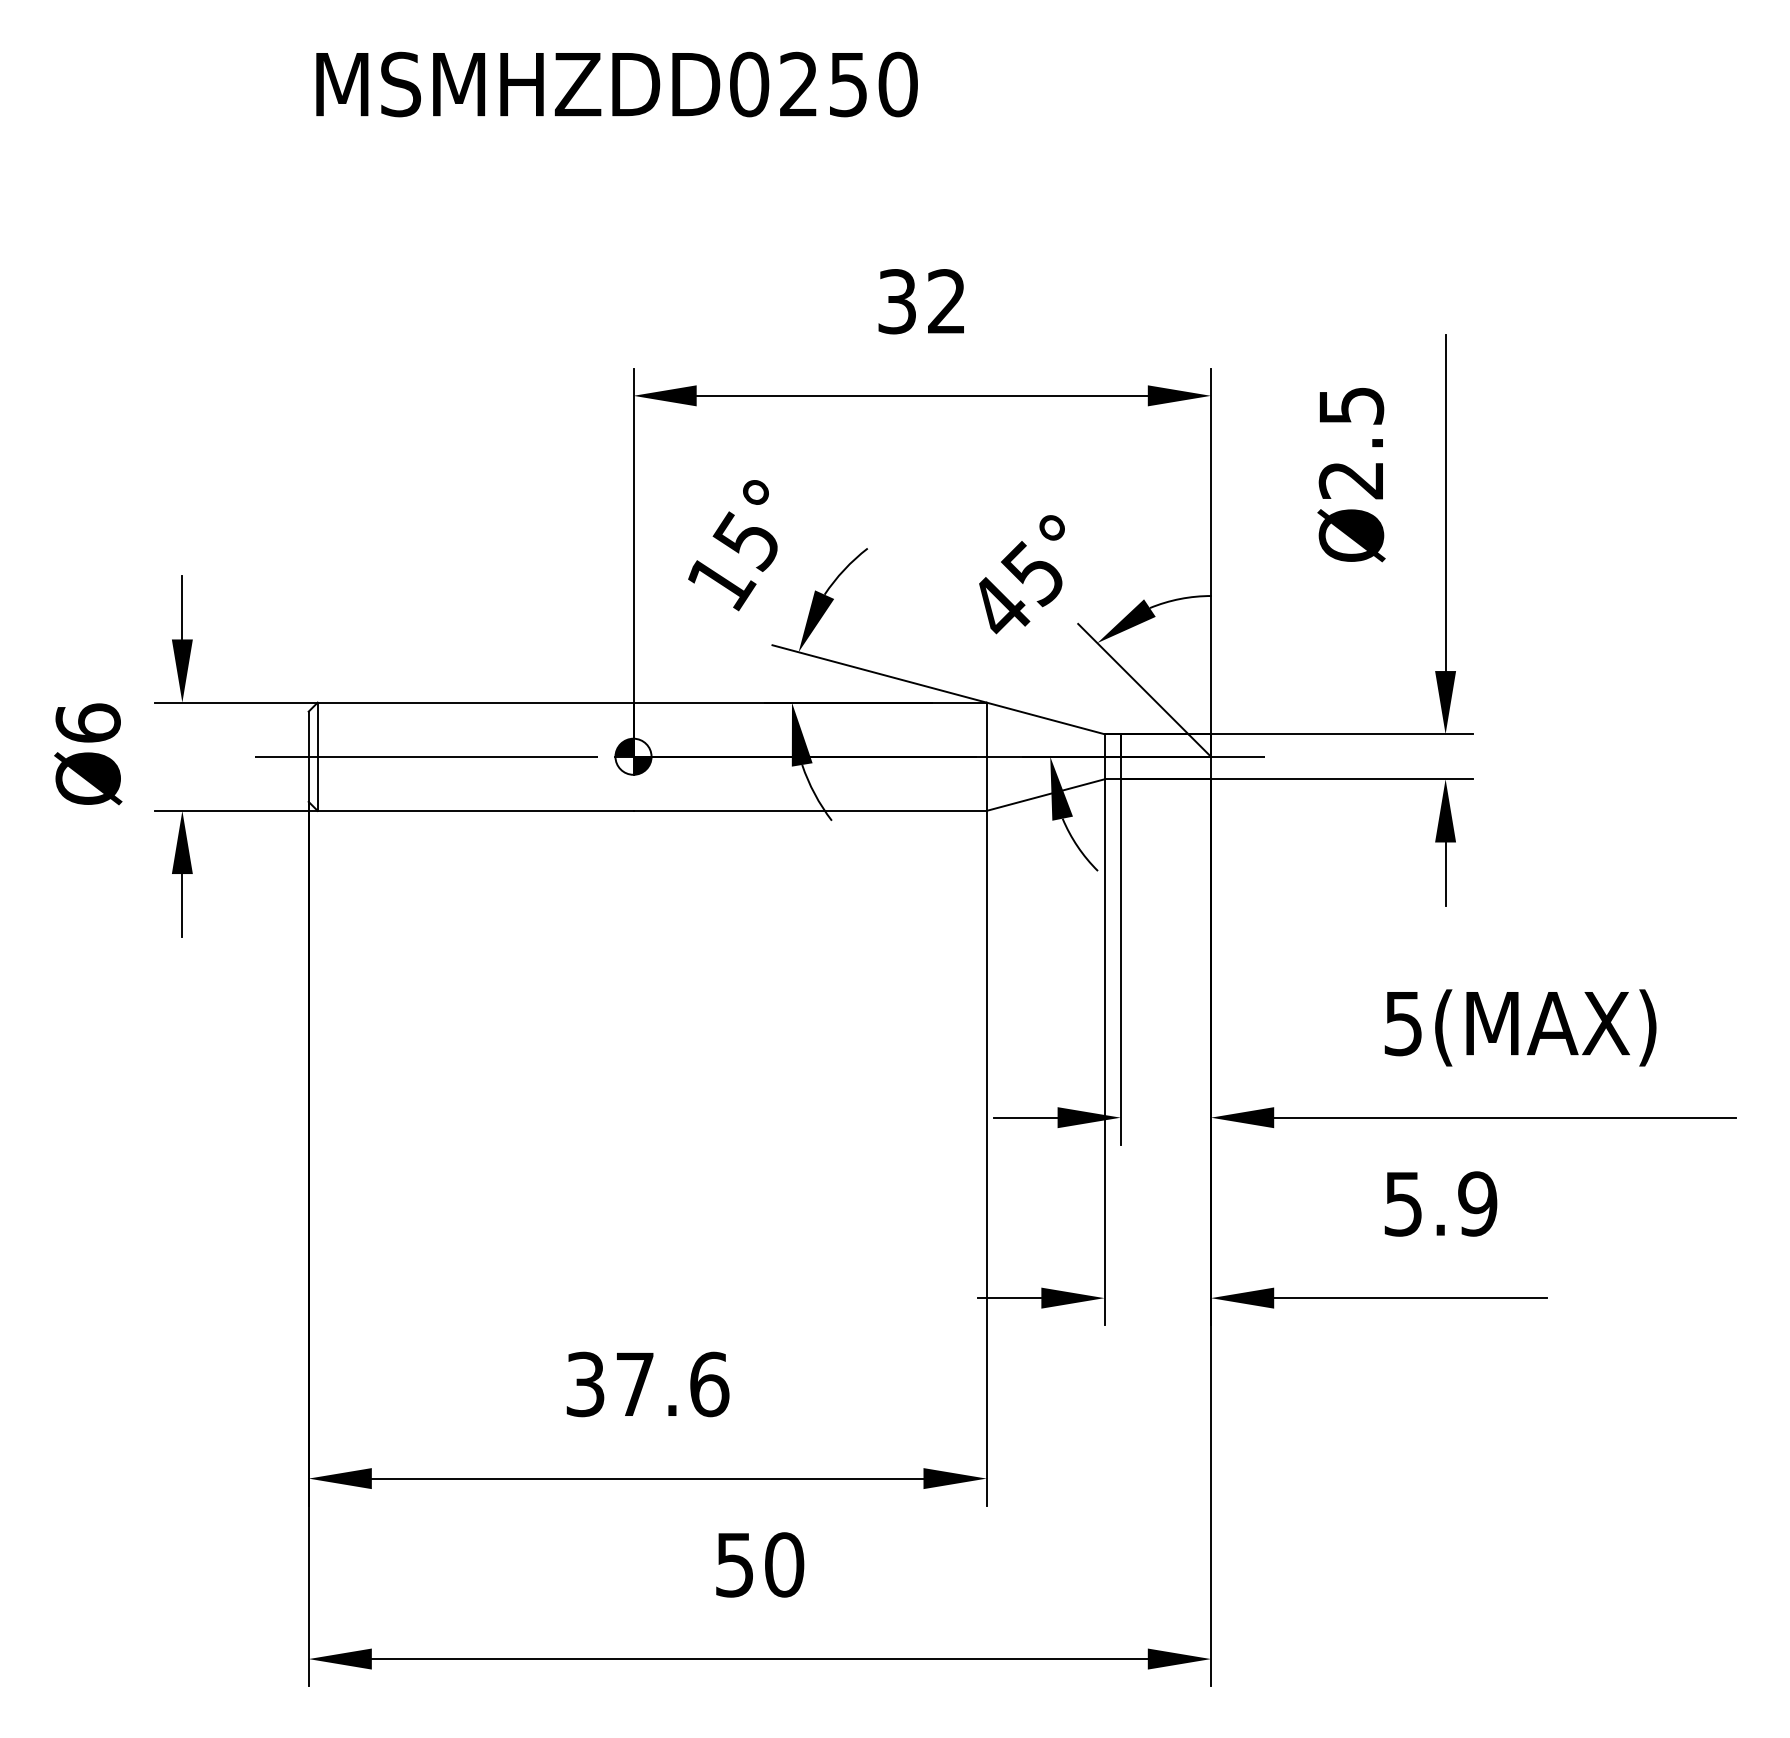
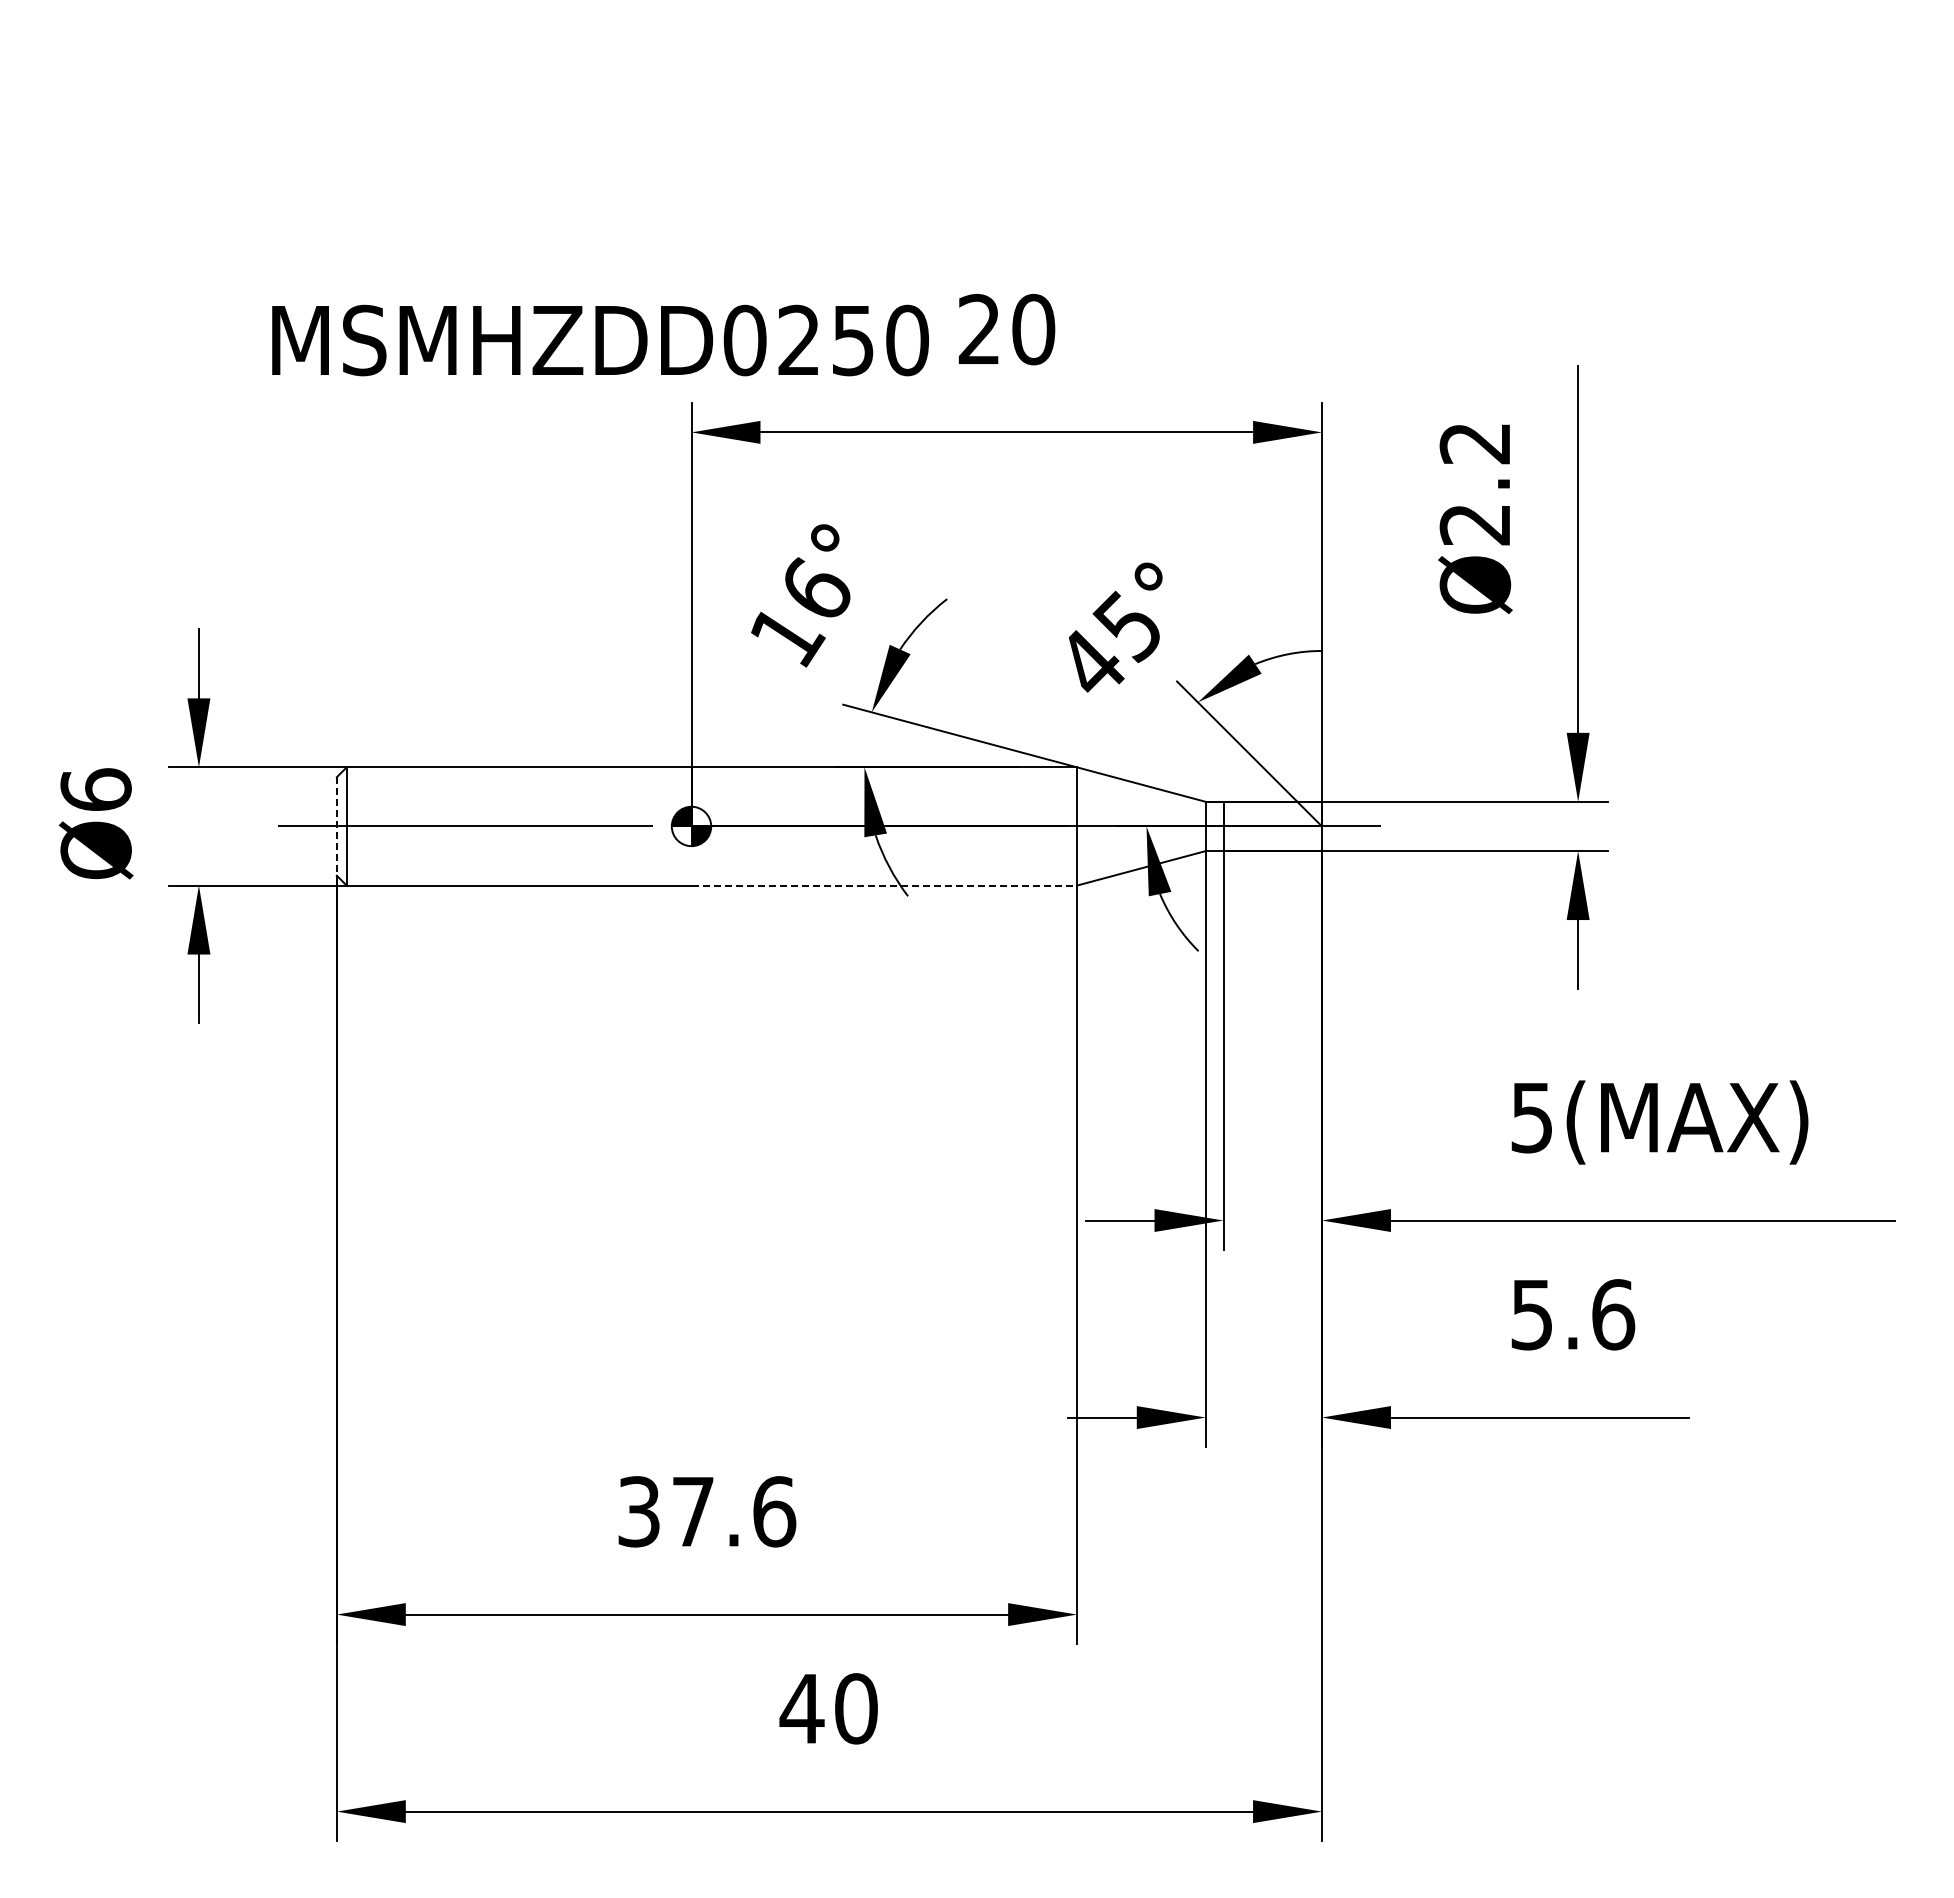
text: (617, 84) -> (600, 340), moved
text: (922, 301) -> (1006, 329), 32 -> 20
text: (1351, 406) -> (1475, 443), Ø2.5 -> Ø2.2
text: (746, 540) -> (814, 590), 15° -> 16°
line: (308, 756) -> (336, 826), solid -> dashed
line: (810, 810) -> (884, 885), solid -> dashed
text: (1477, 1203) -> (1613, 1314), 5.9 -> 5.6
text: (734, 1565) -> (801, 1709), 50 -> 40

